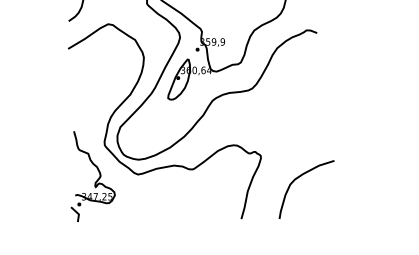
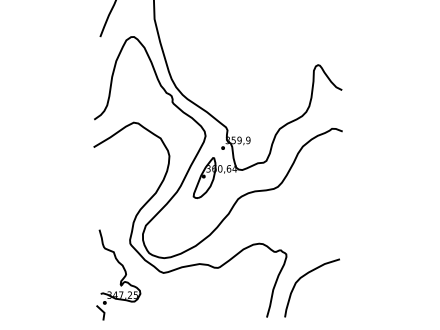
curve: (297, 179) -> (303, 277), moved

